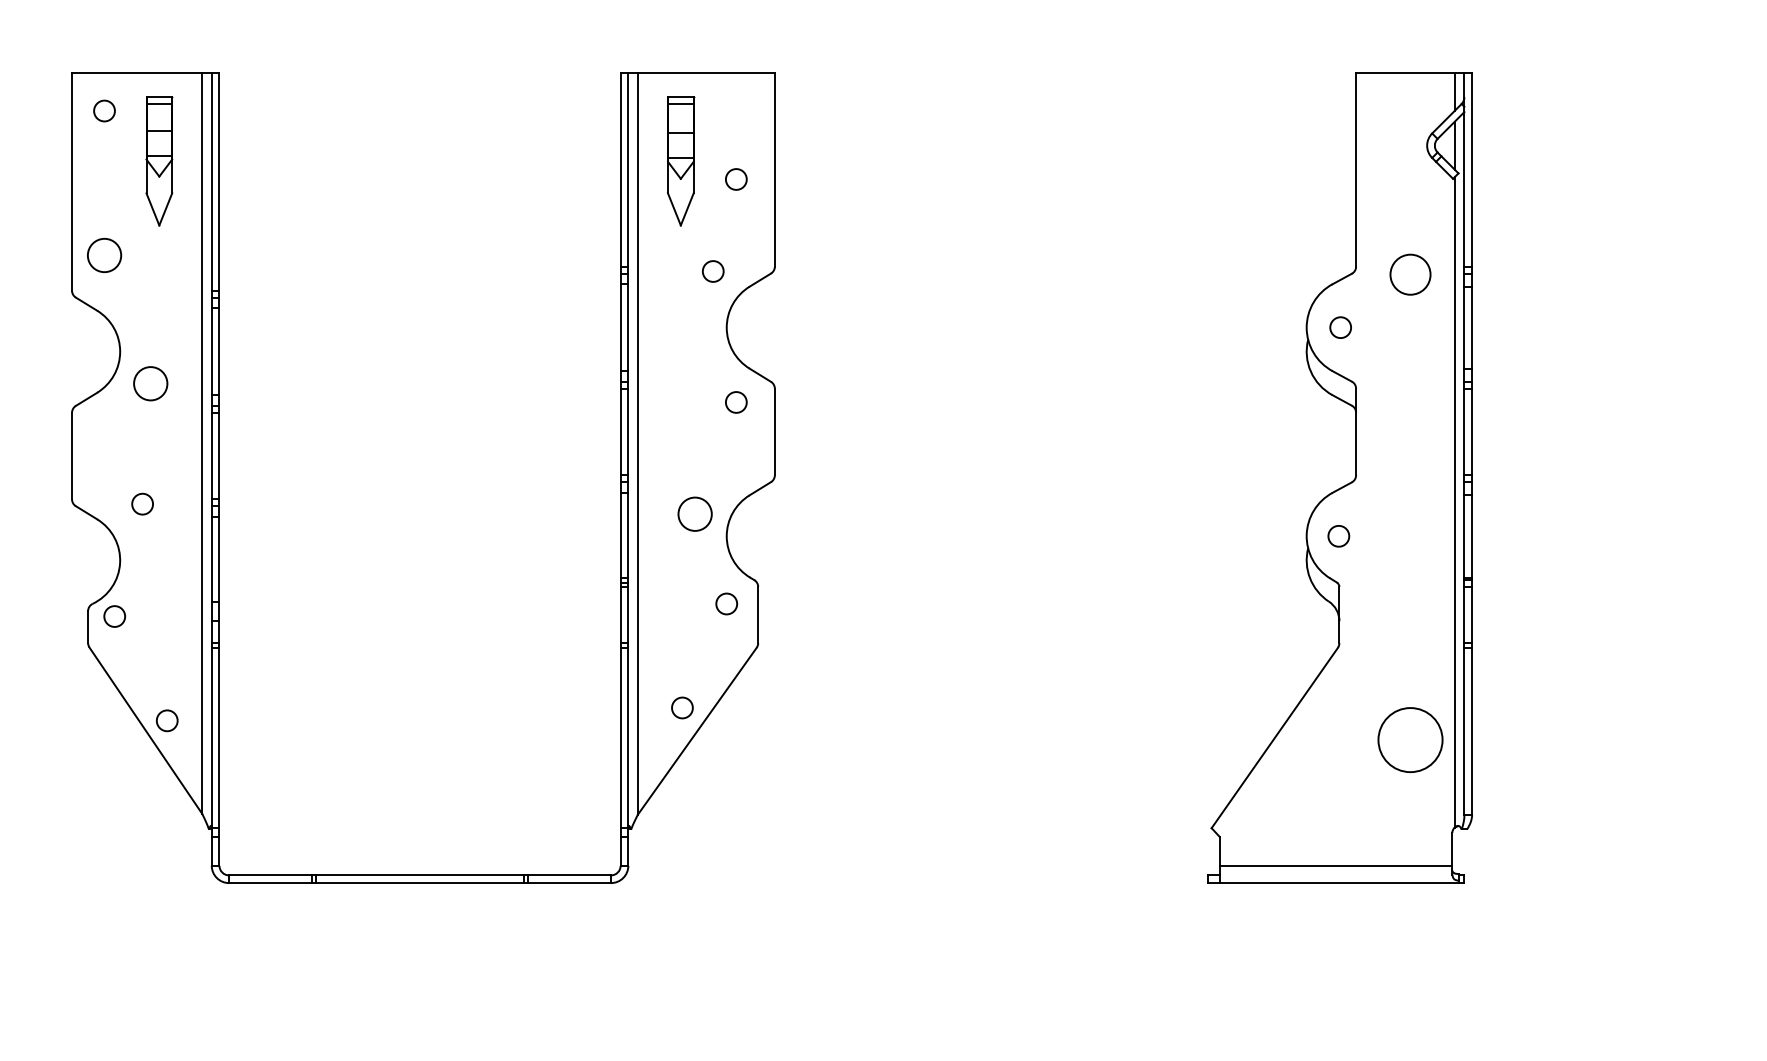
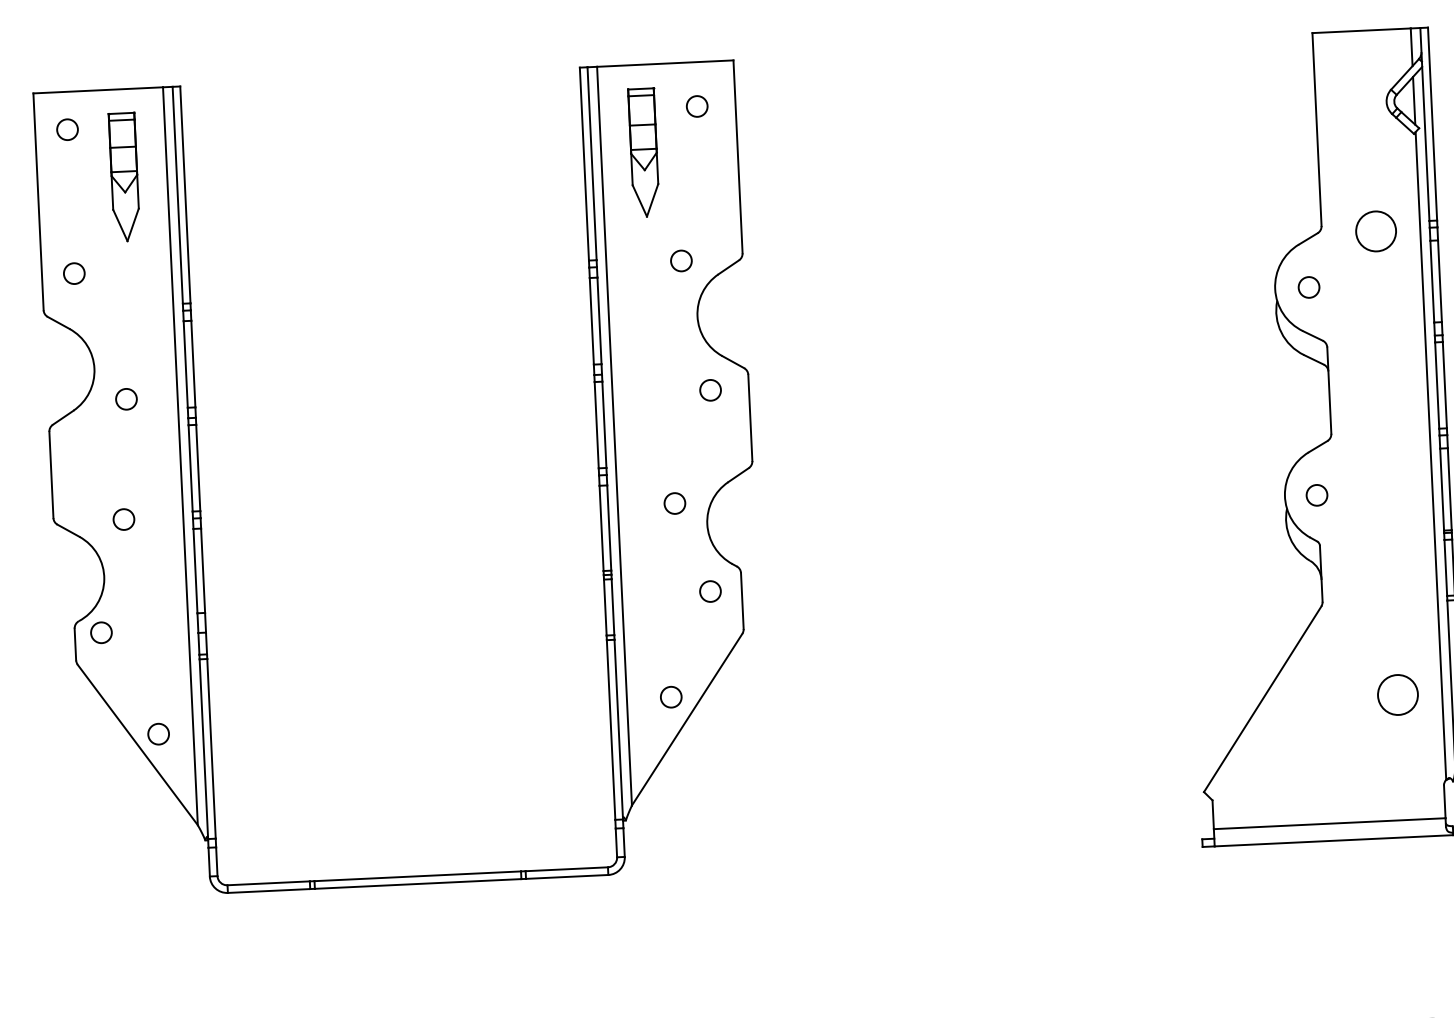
circle: (736, 179) -> (697, 106), moved
circle: (104, 255) -> (74, 273), size x0.62
circle: (150, 383) -> (126, 398), size x0.62
circle: (695, 513) -> (675, 502), size x0.62
circle: (1410, 740) -> (1397, 695), size x0.62

